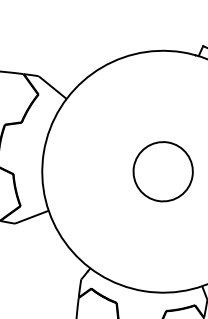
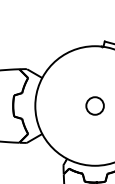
circle: (162, 170) -> (94, 105), size x0.6

